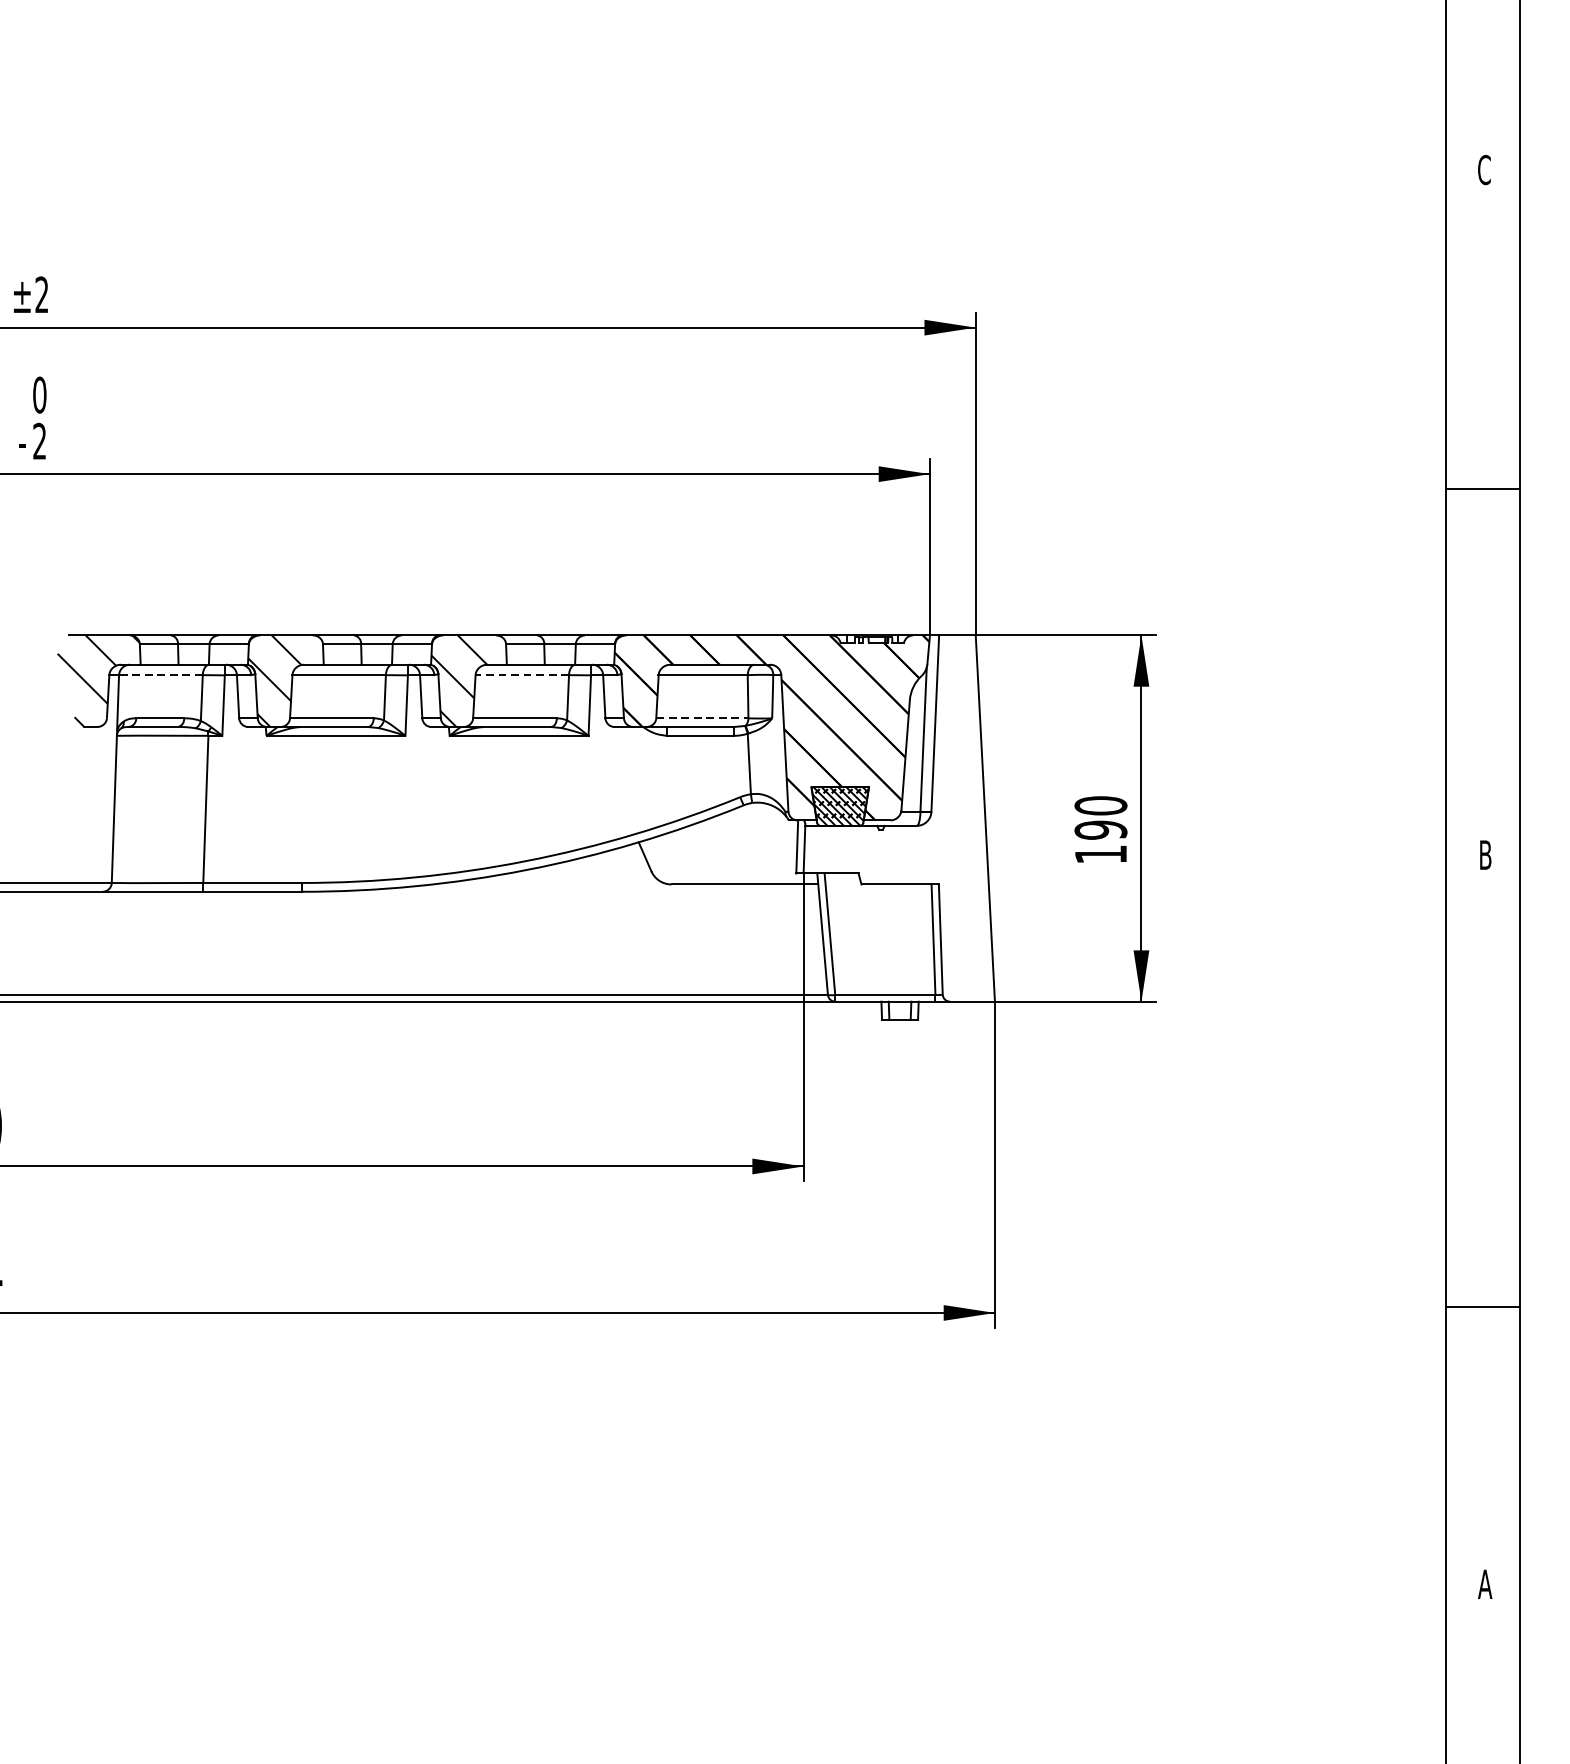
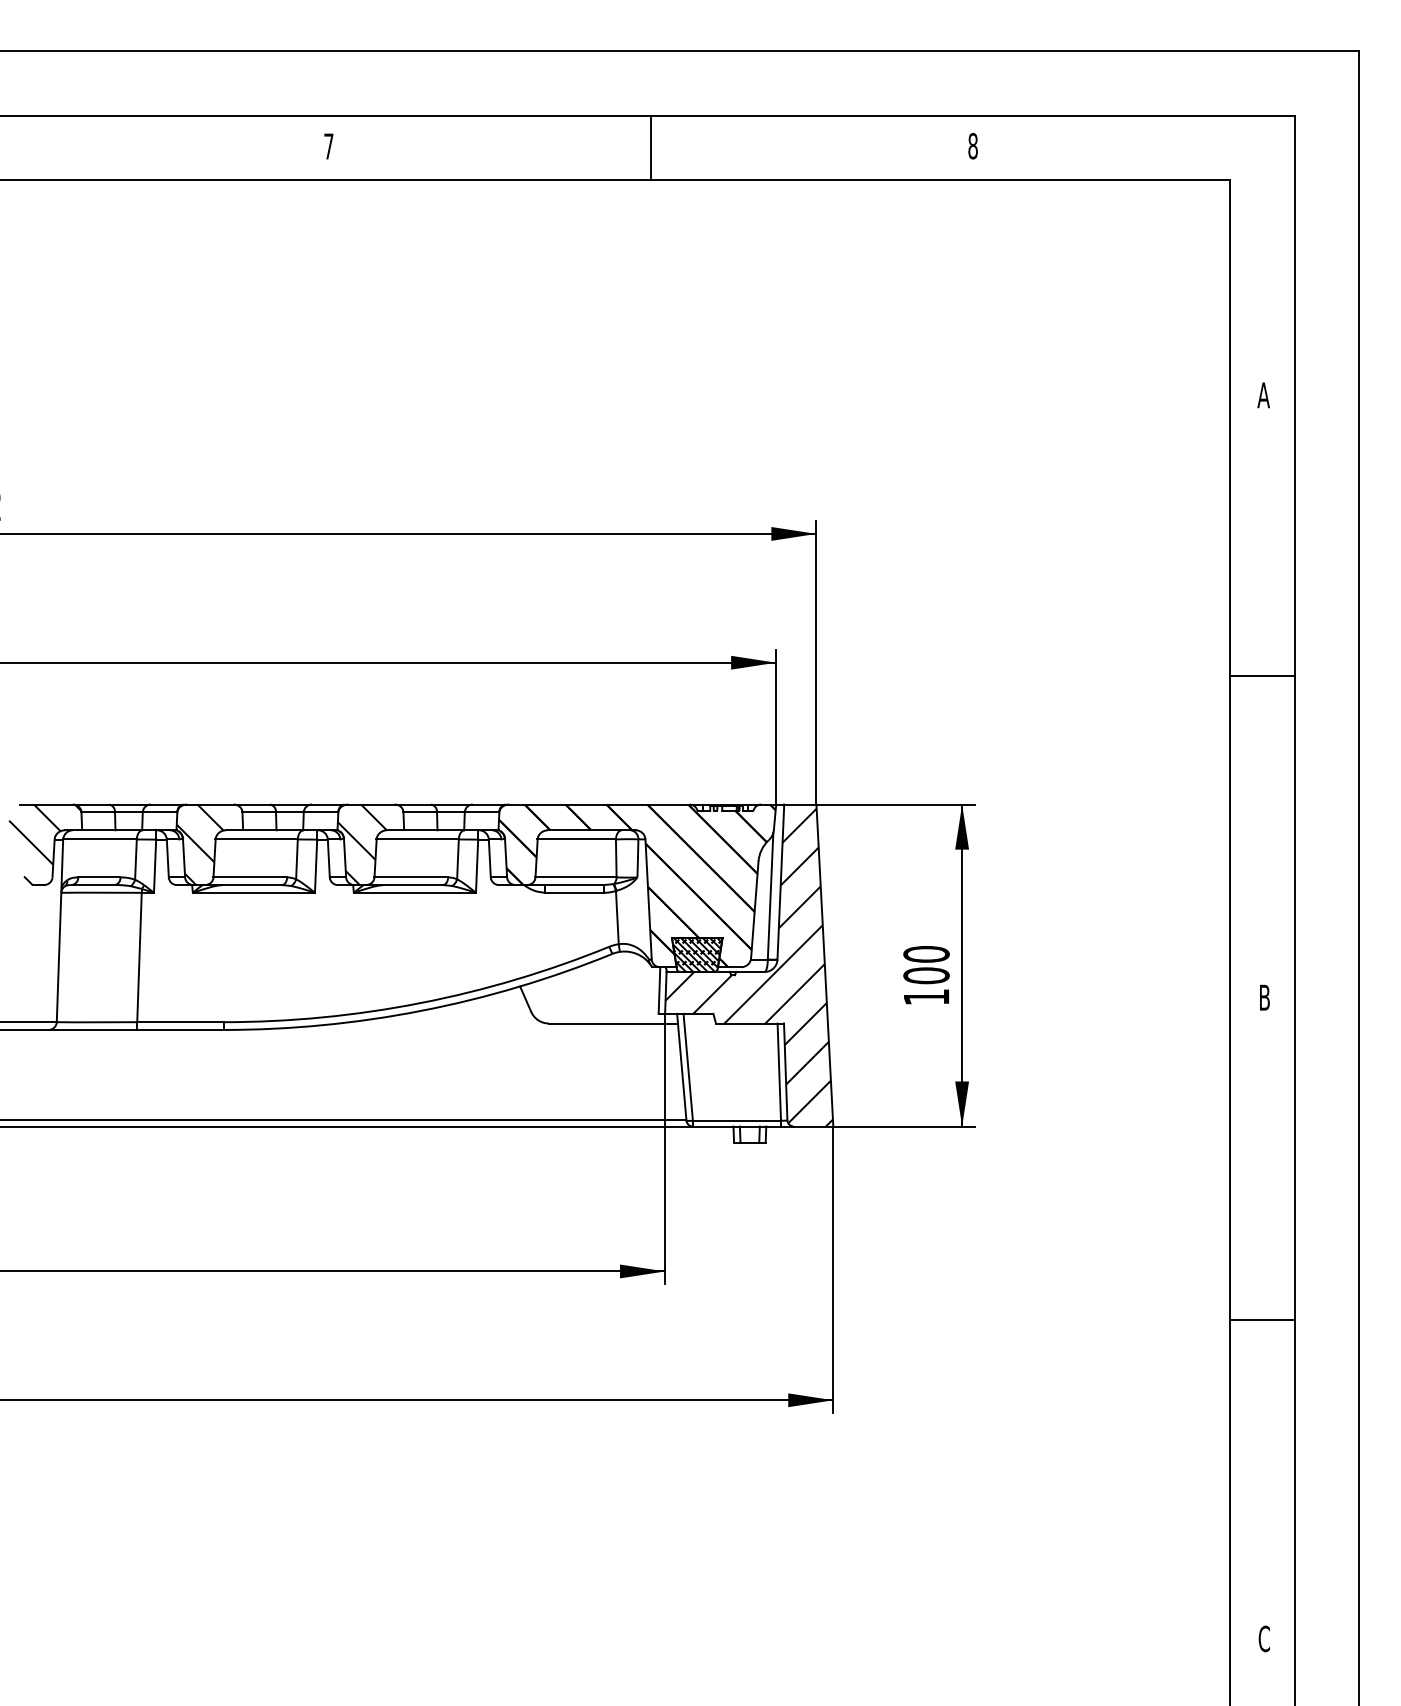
text: (1484, 170) -> (1263, 395), C -> A
line: (160, 675) -> (99, 839), dashed -> solid
line: (522, 675) -> (417, 839), dashed -> solid
line: (701, 718) -> (575, 877), dashed -> solid
hatch: (898, 820) -> (748, 967), added
text: (1100, 829) -> (926, 975), 190 -> 100
line: (1483, 1306) -> (1262, 1319), moved
text: (1485, 1583) -> (1264, 1638), A -> C

